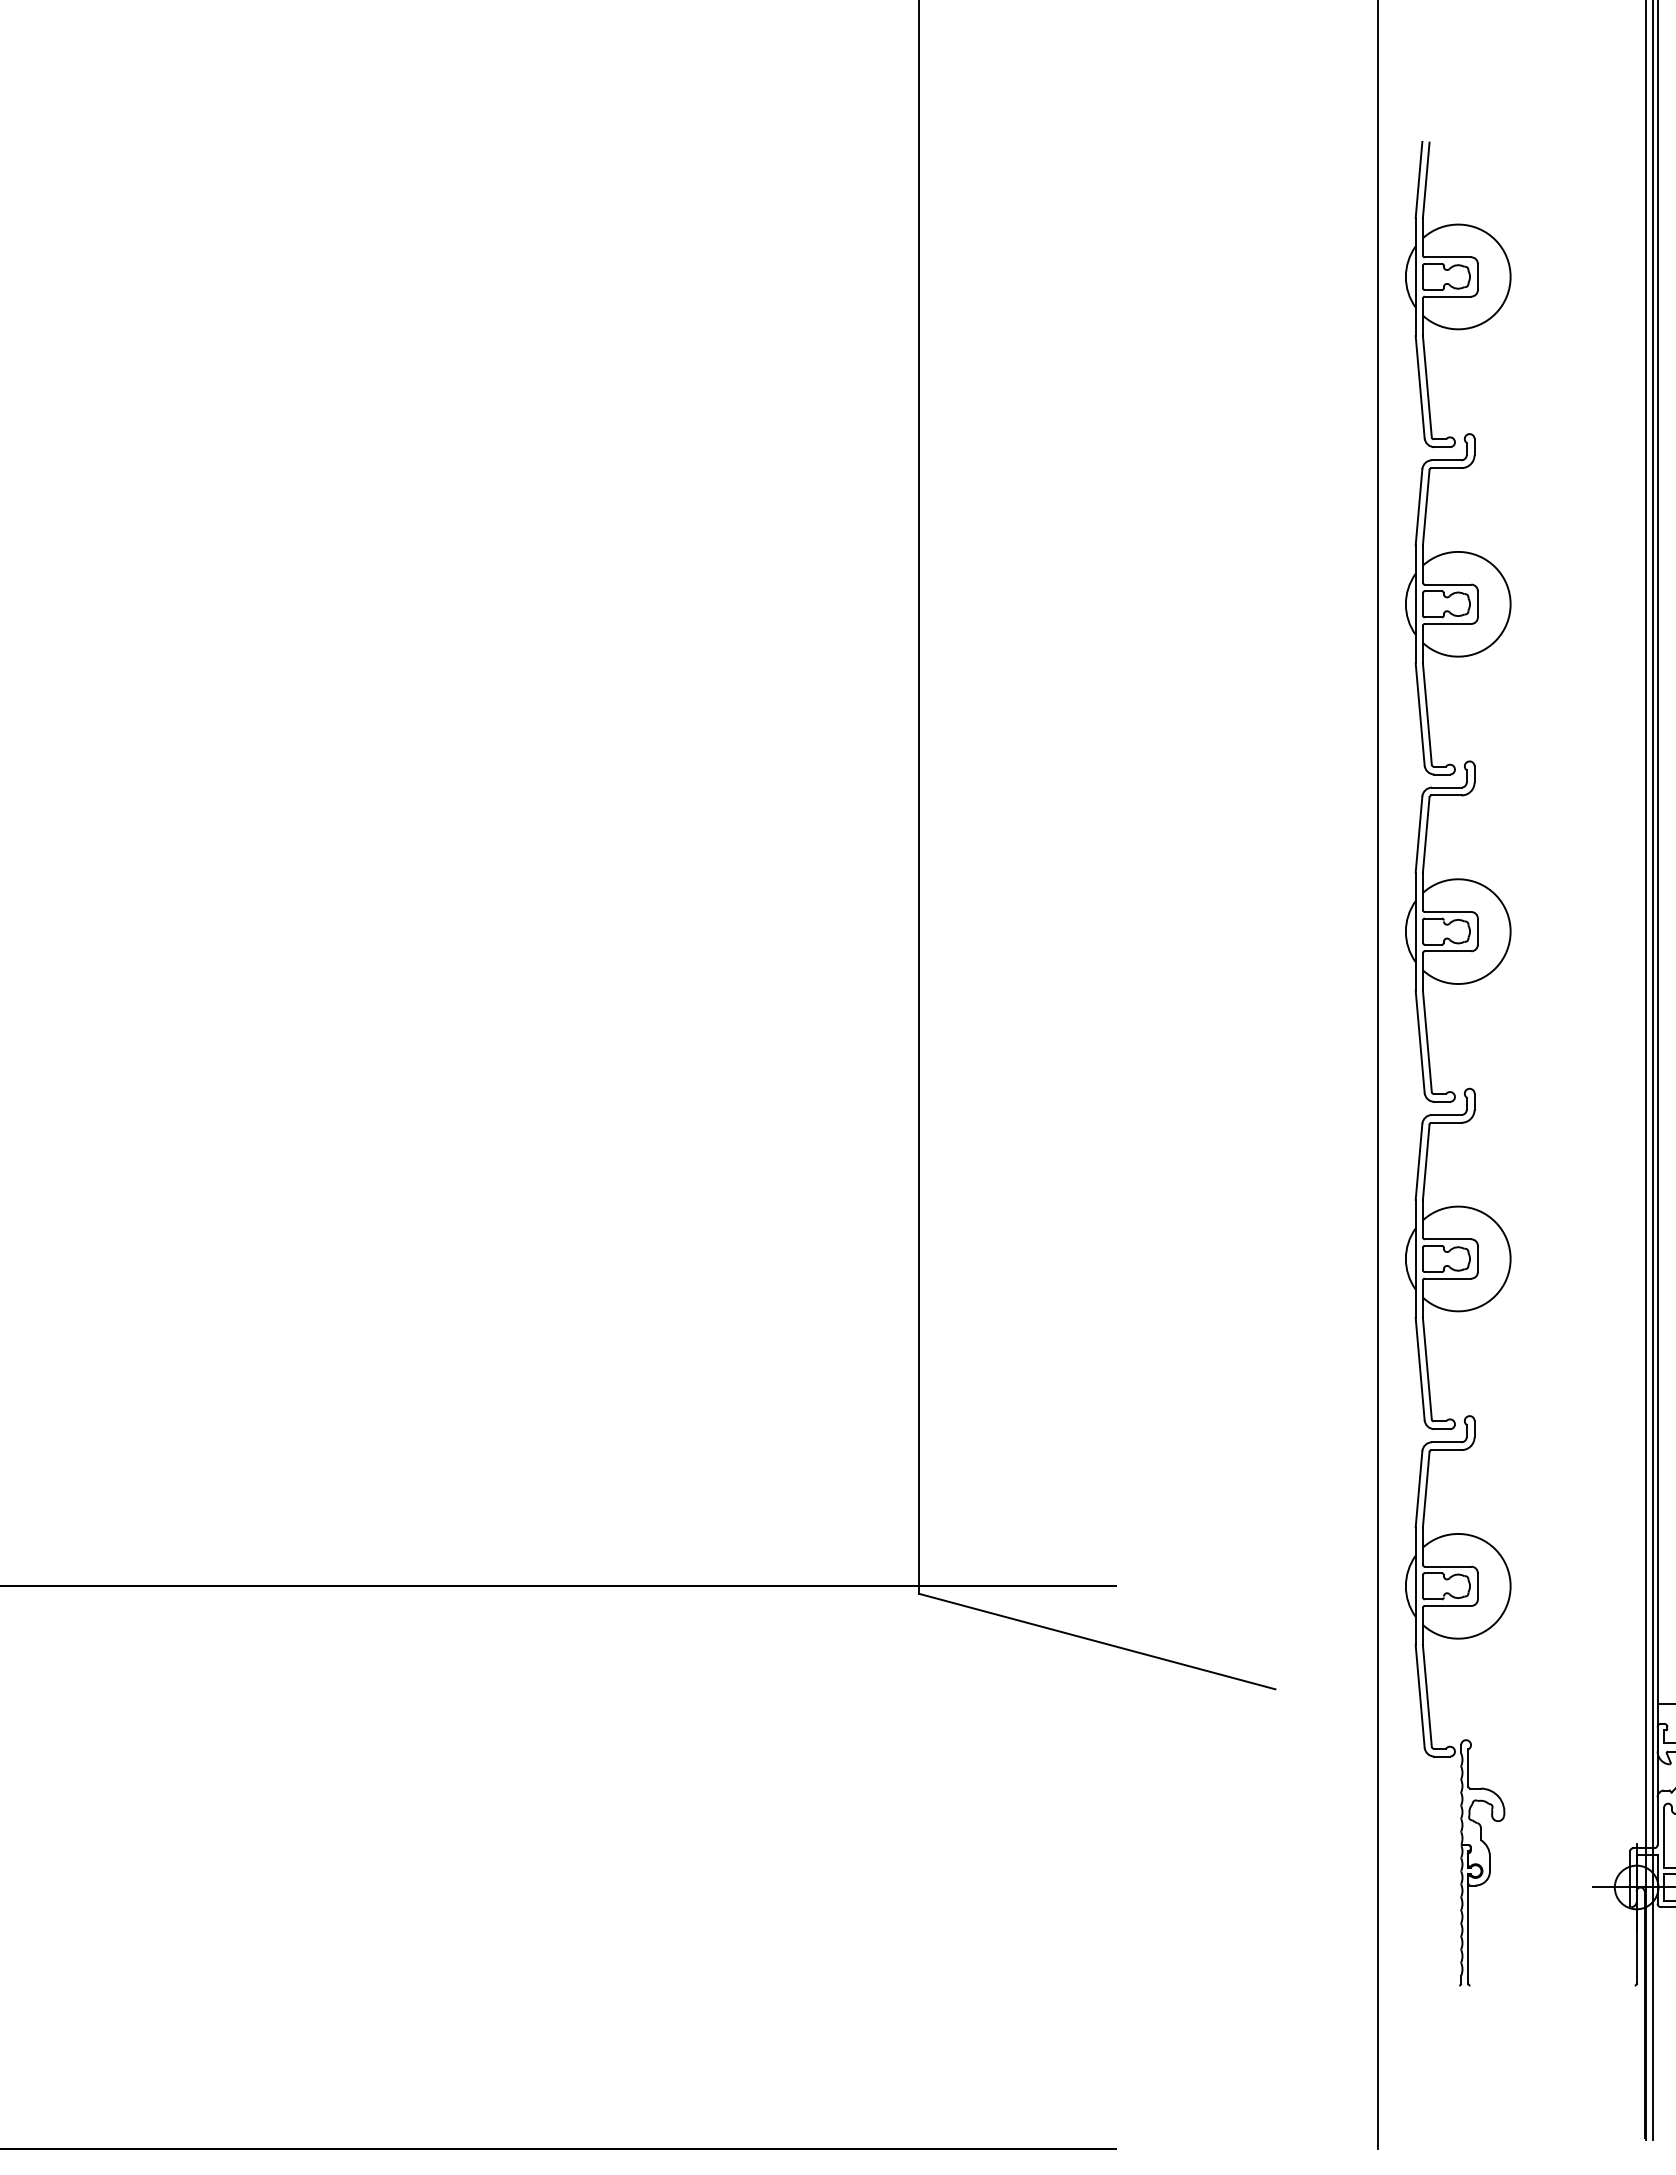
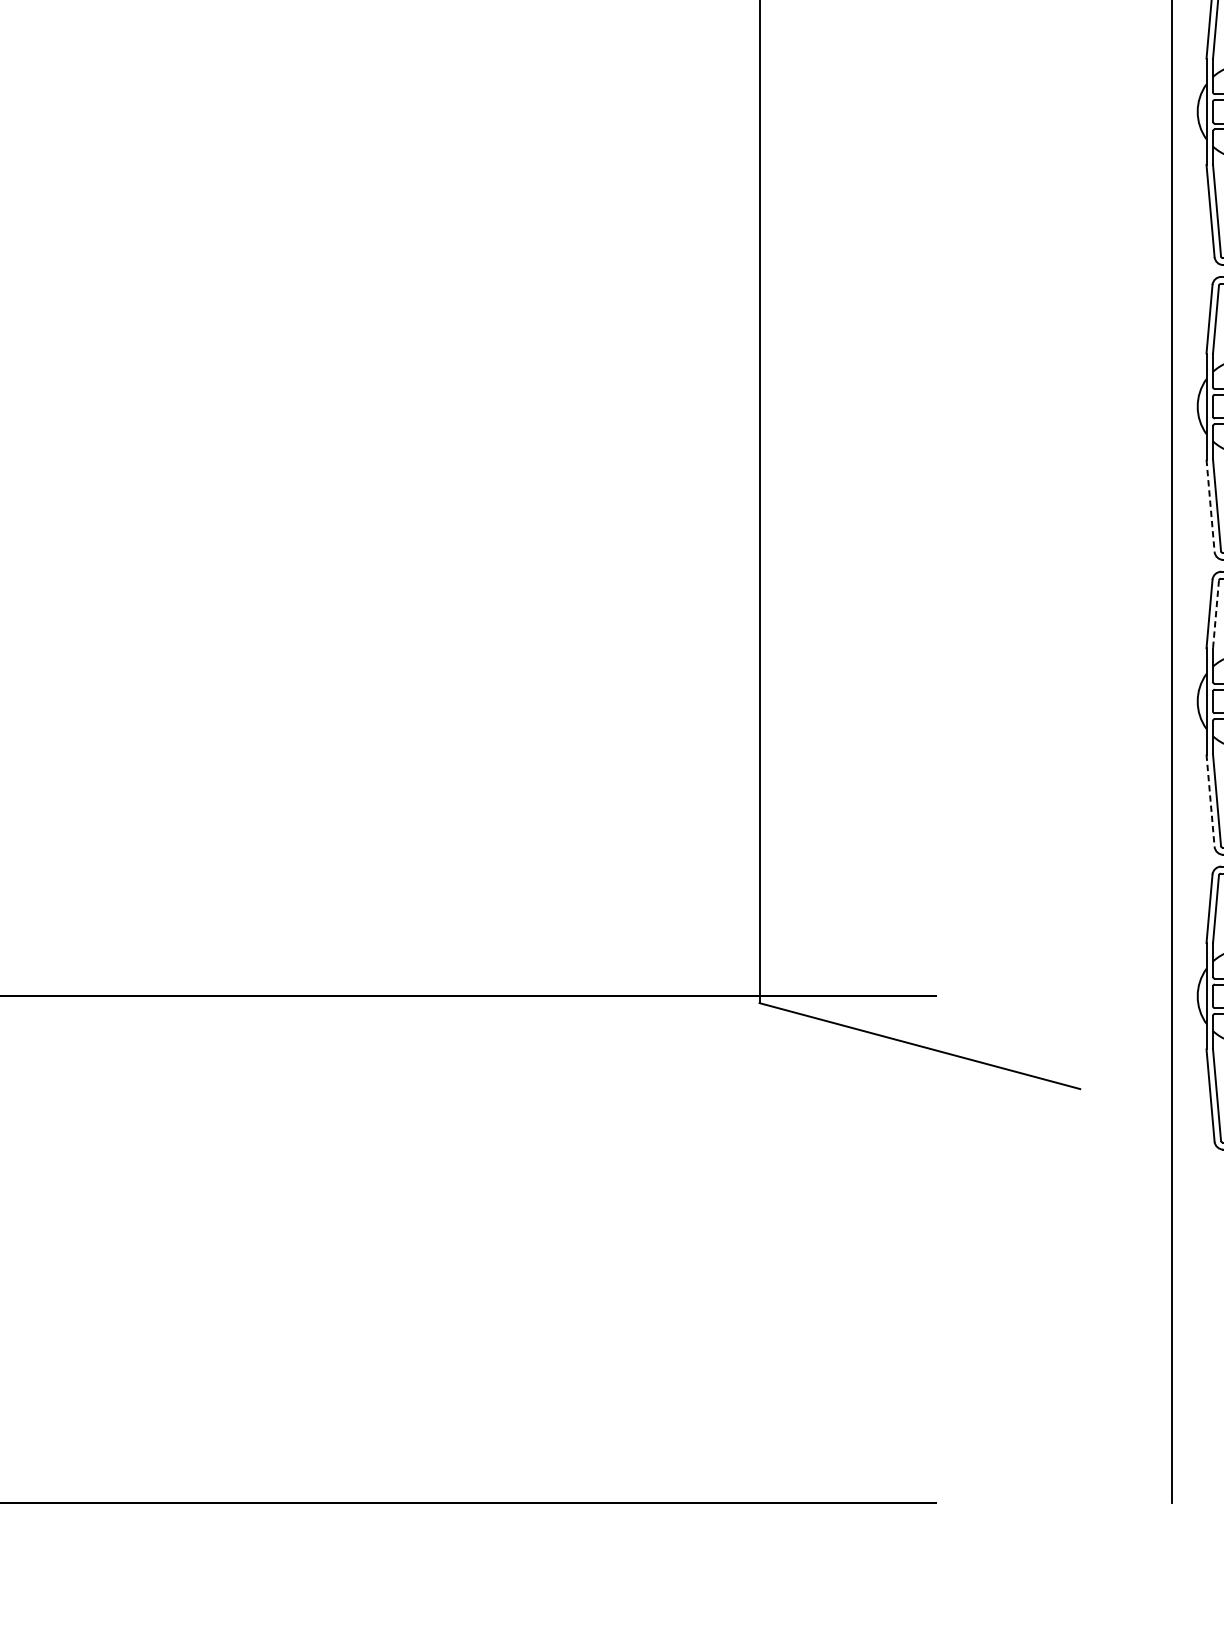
line: (1420, 1042) -> (1210, 506), solid -> dashed
line: (1426, 1162) -> (1216, 614), solid -> dashed
line: (1420, 1369) -> (1210, 801), solid -> dashed

